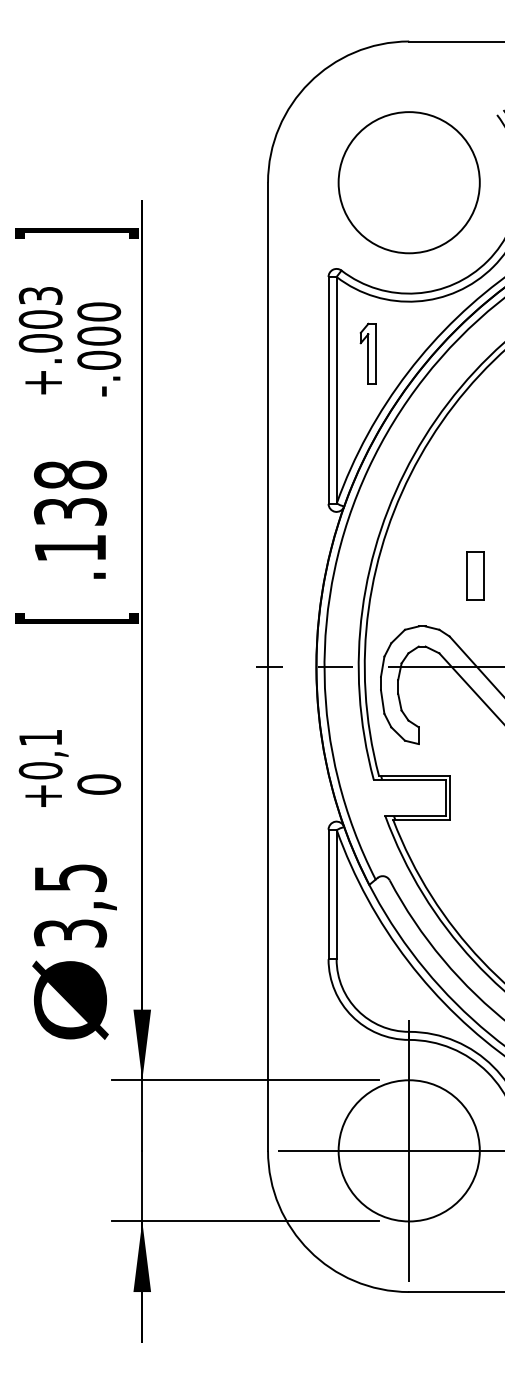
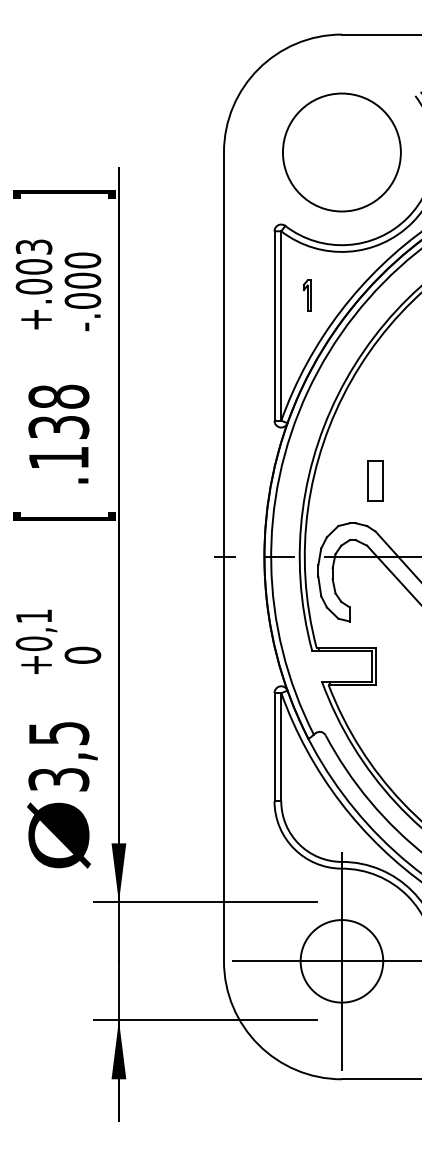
part: (367, 353) -> (307, 295), size x0.6
part: (475, 575) -> (375, 480), moved
circle: (408, 1150) -> (341, 961), size x0.7

